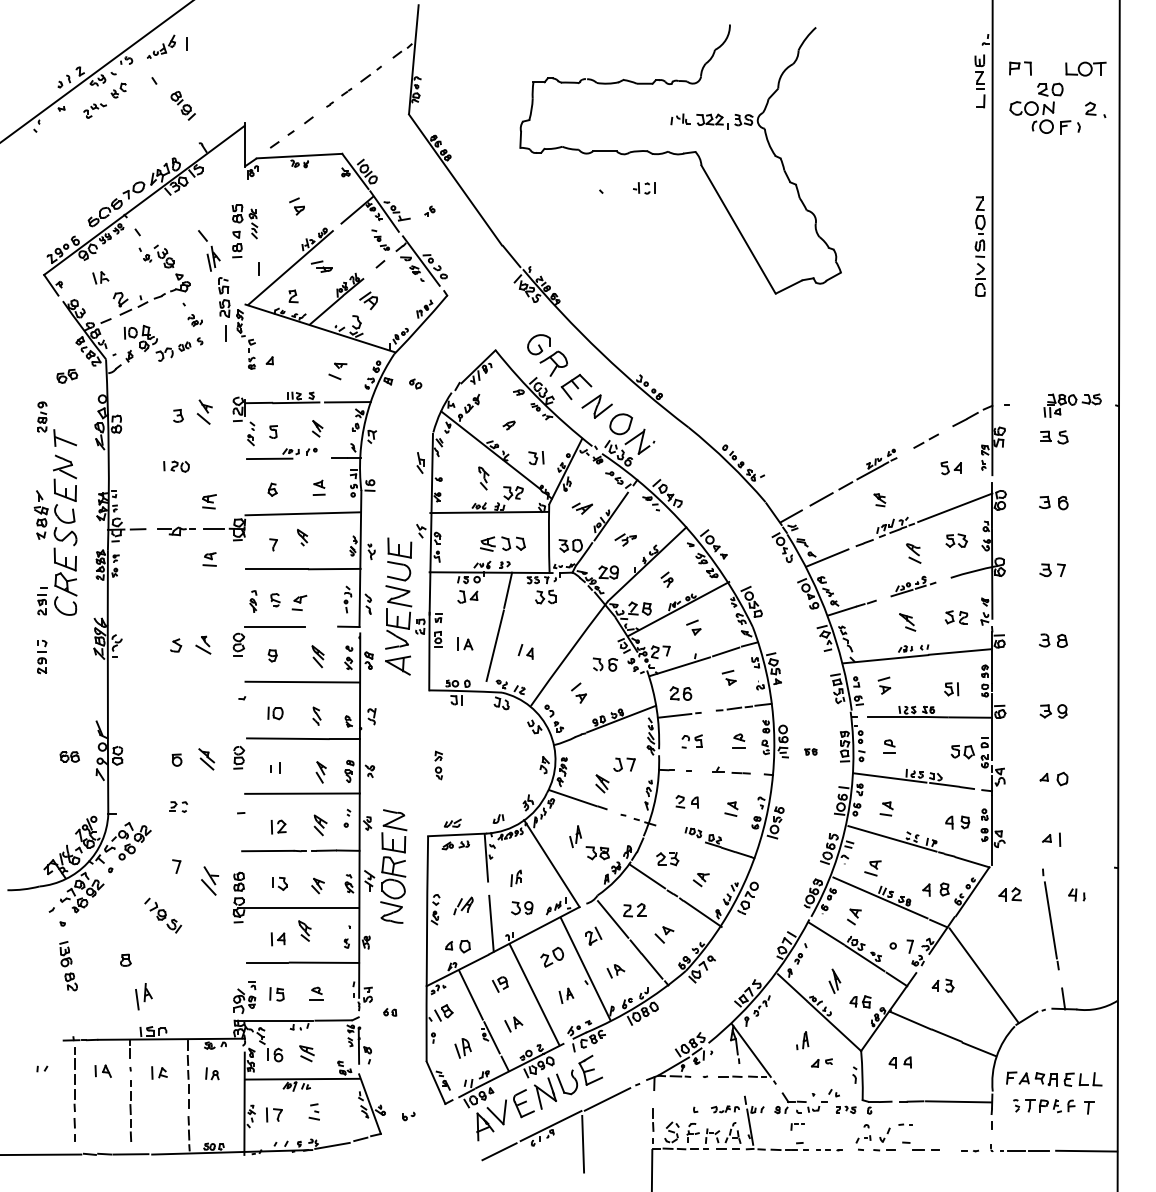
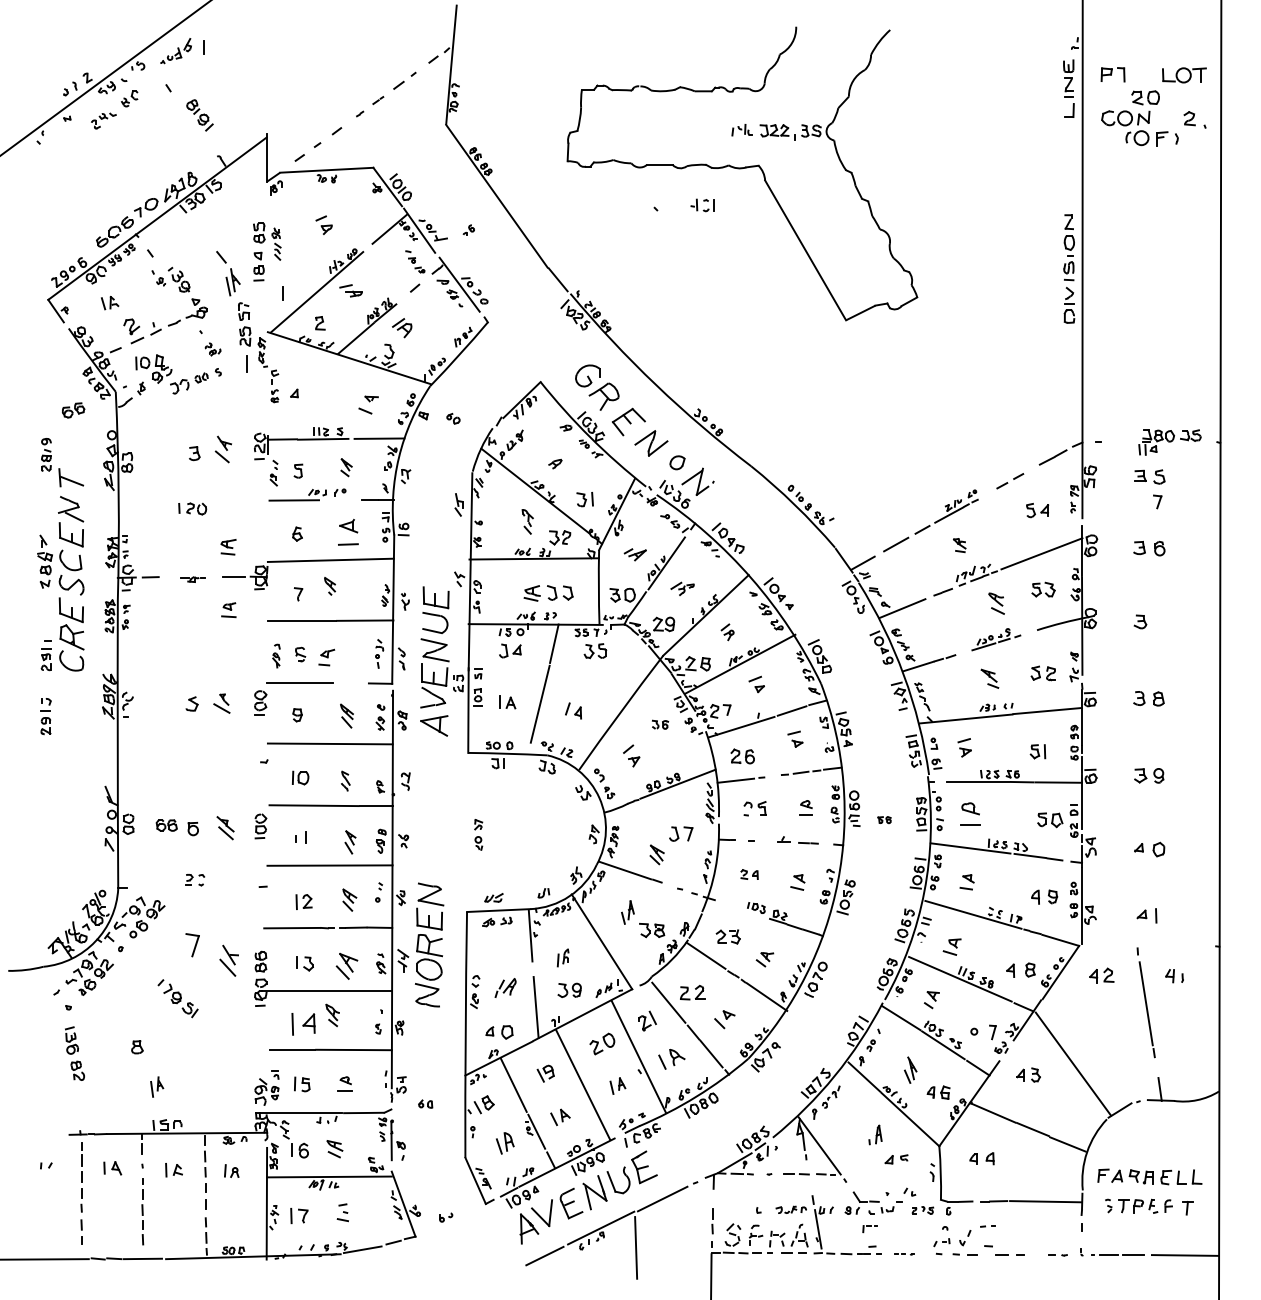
part: (620, 424) -> (676, 462), size x0.6
part: (318, 487) -> (347, 531), size x1.6
part: (176, 531) -> (192, 579), size x0.6
part: (1061, 569) -> (1157, 501), moved
part: (605, 664) -> (660, 724), size x0.6
part: (889, 746) -> (970, 814), size x1.6
part: (69, 756) -> (166, 825), moved
part: (686, 801) -> (748, 874), size x0.7
part: (176, 866) -> (192, 945), size x1.6
part: (317, 885) -> (346, 965), size x1.6
part: (277, 939) -> (302, 1024), size x1.6
part: (615, 971) -> (671, 1059), size x1.4
part: (143, 996) -> (156, 1086), size x0.7
part: (829, 1150) -> (904, 1254), size x0.7

